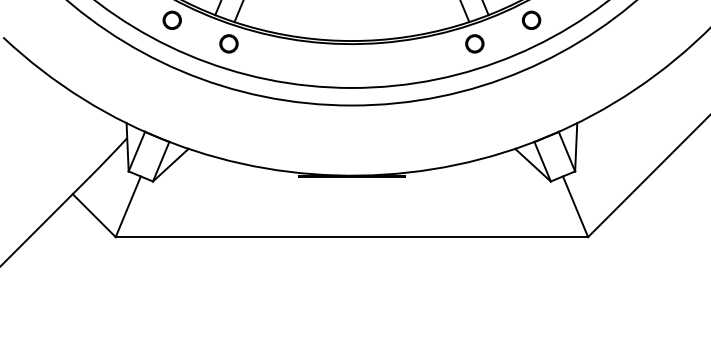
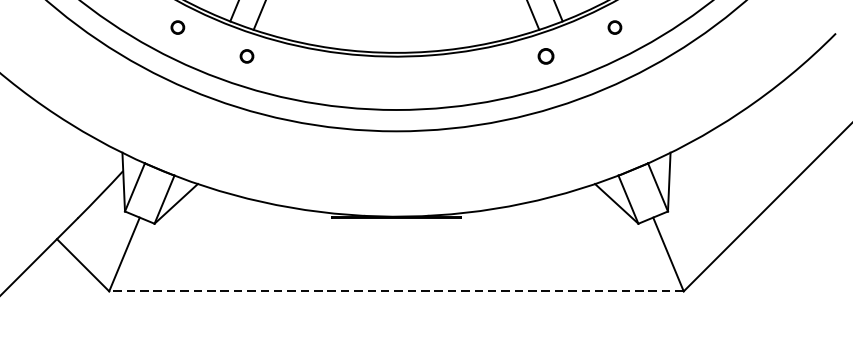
circle: (171, 19) -> (177, 26), size x0.6
part: (531, 19) -> (614, 26), size x0.6
circle: (228, 43) -> (246, 55), size x0.6
circle: (474, 43) -> (545, 55), size x0.7
line: (351, 237) -> (395, 291), solid -> dashed

